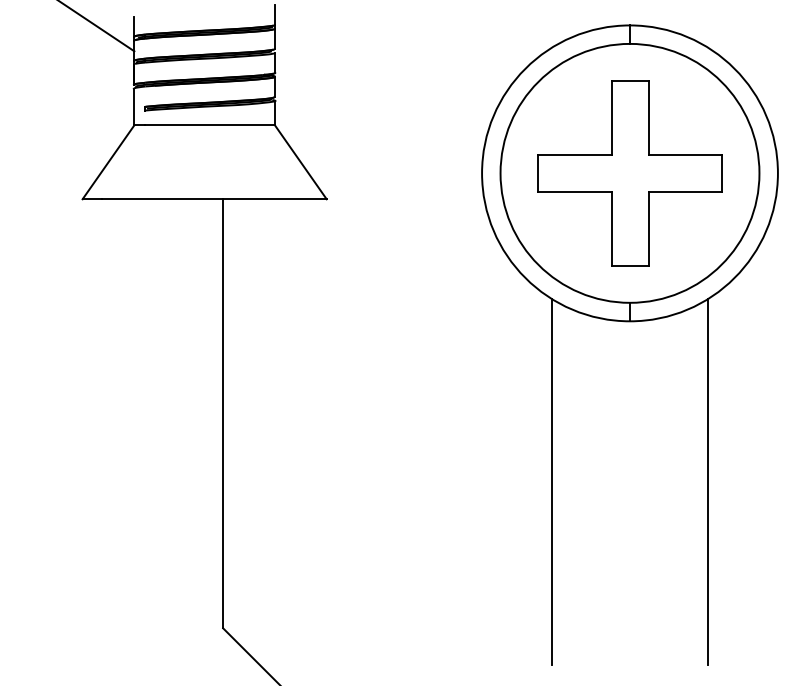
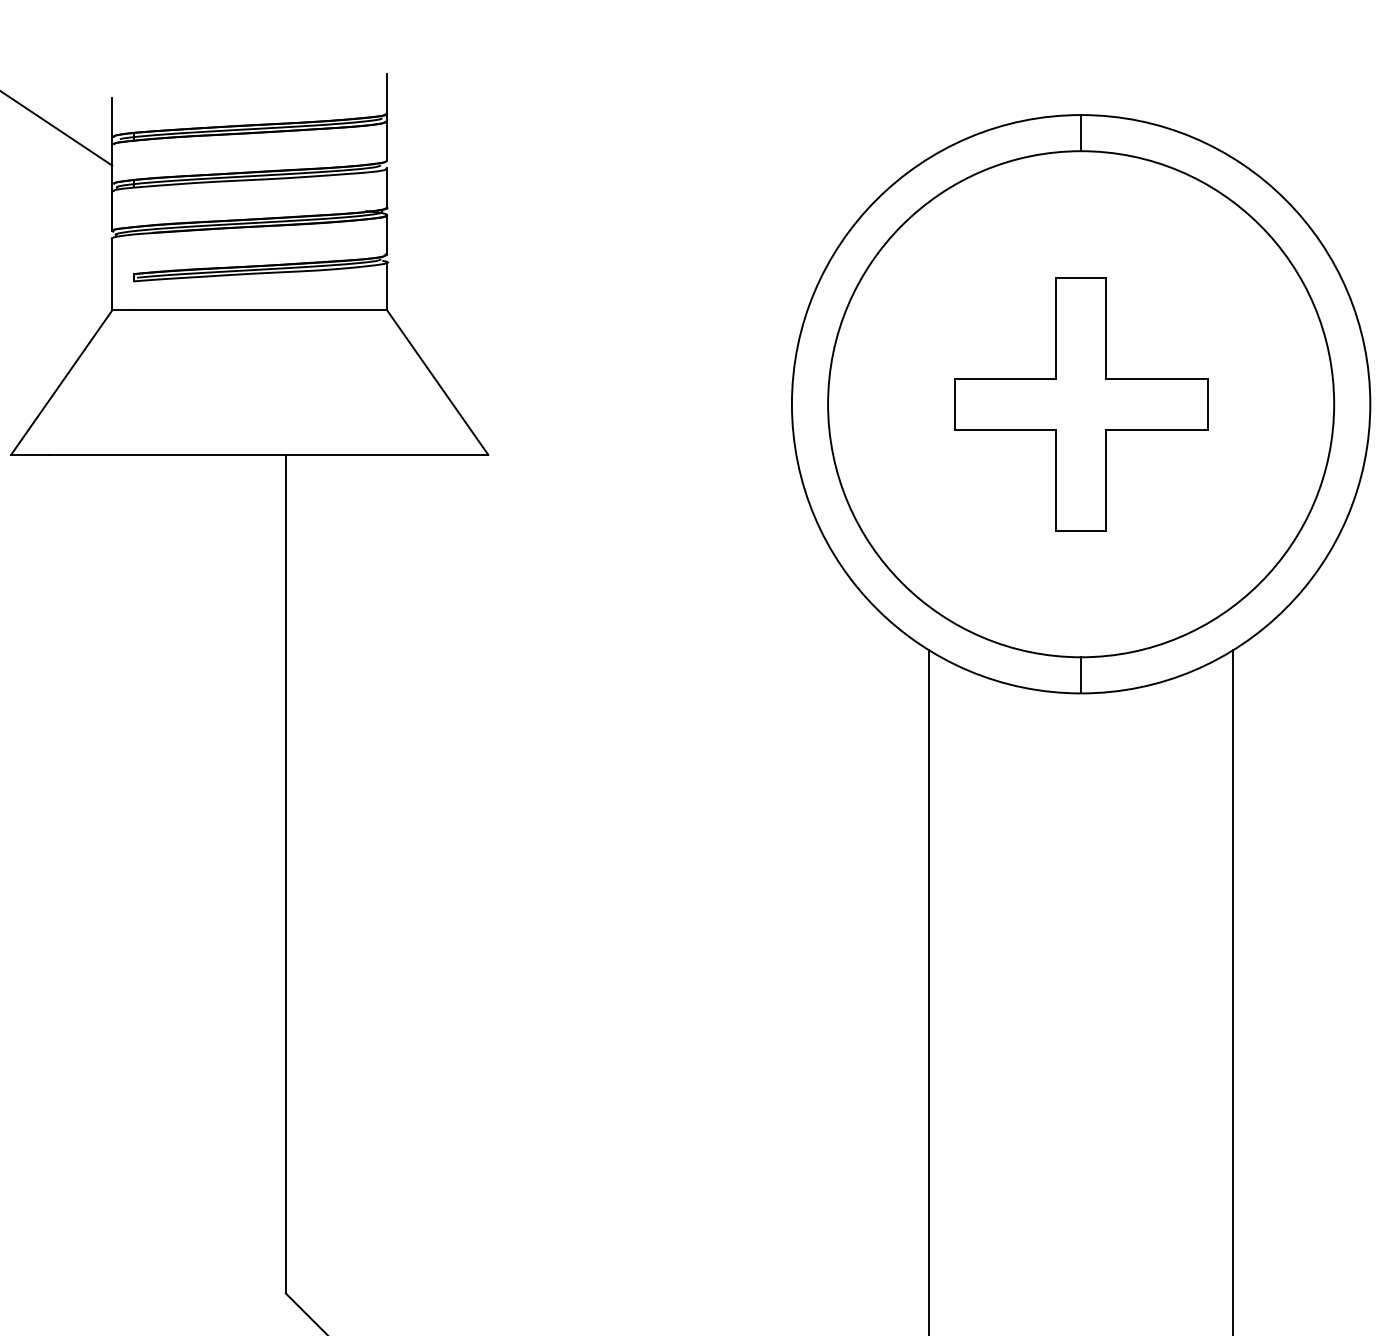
part: (629, 173) -> (1080, 404), size x0.7

